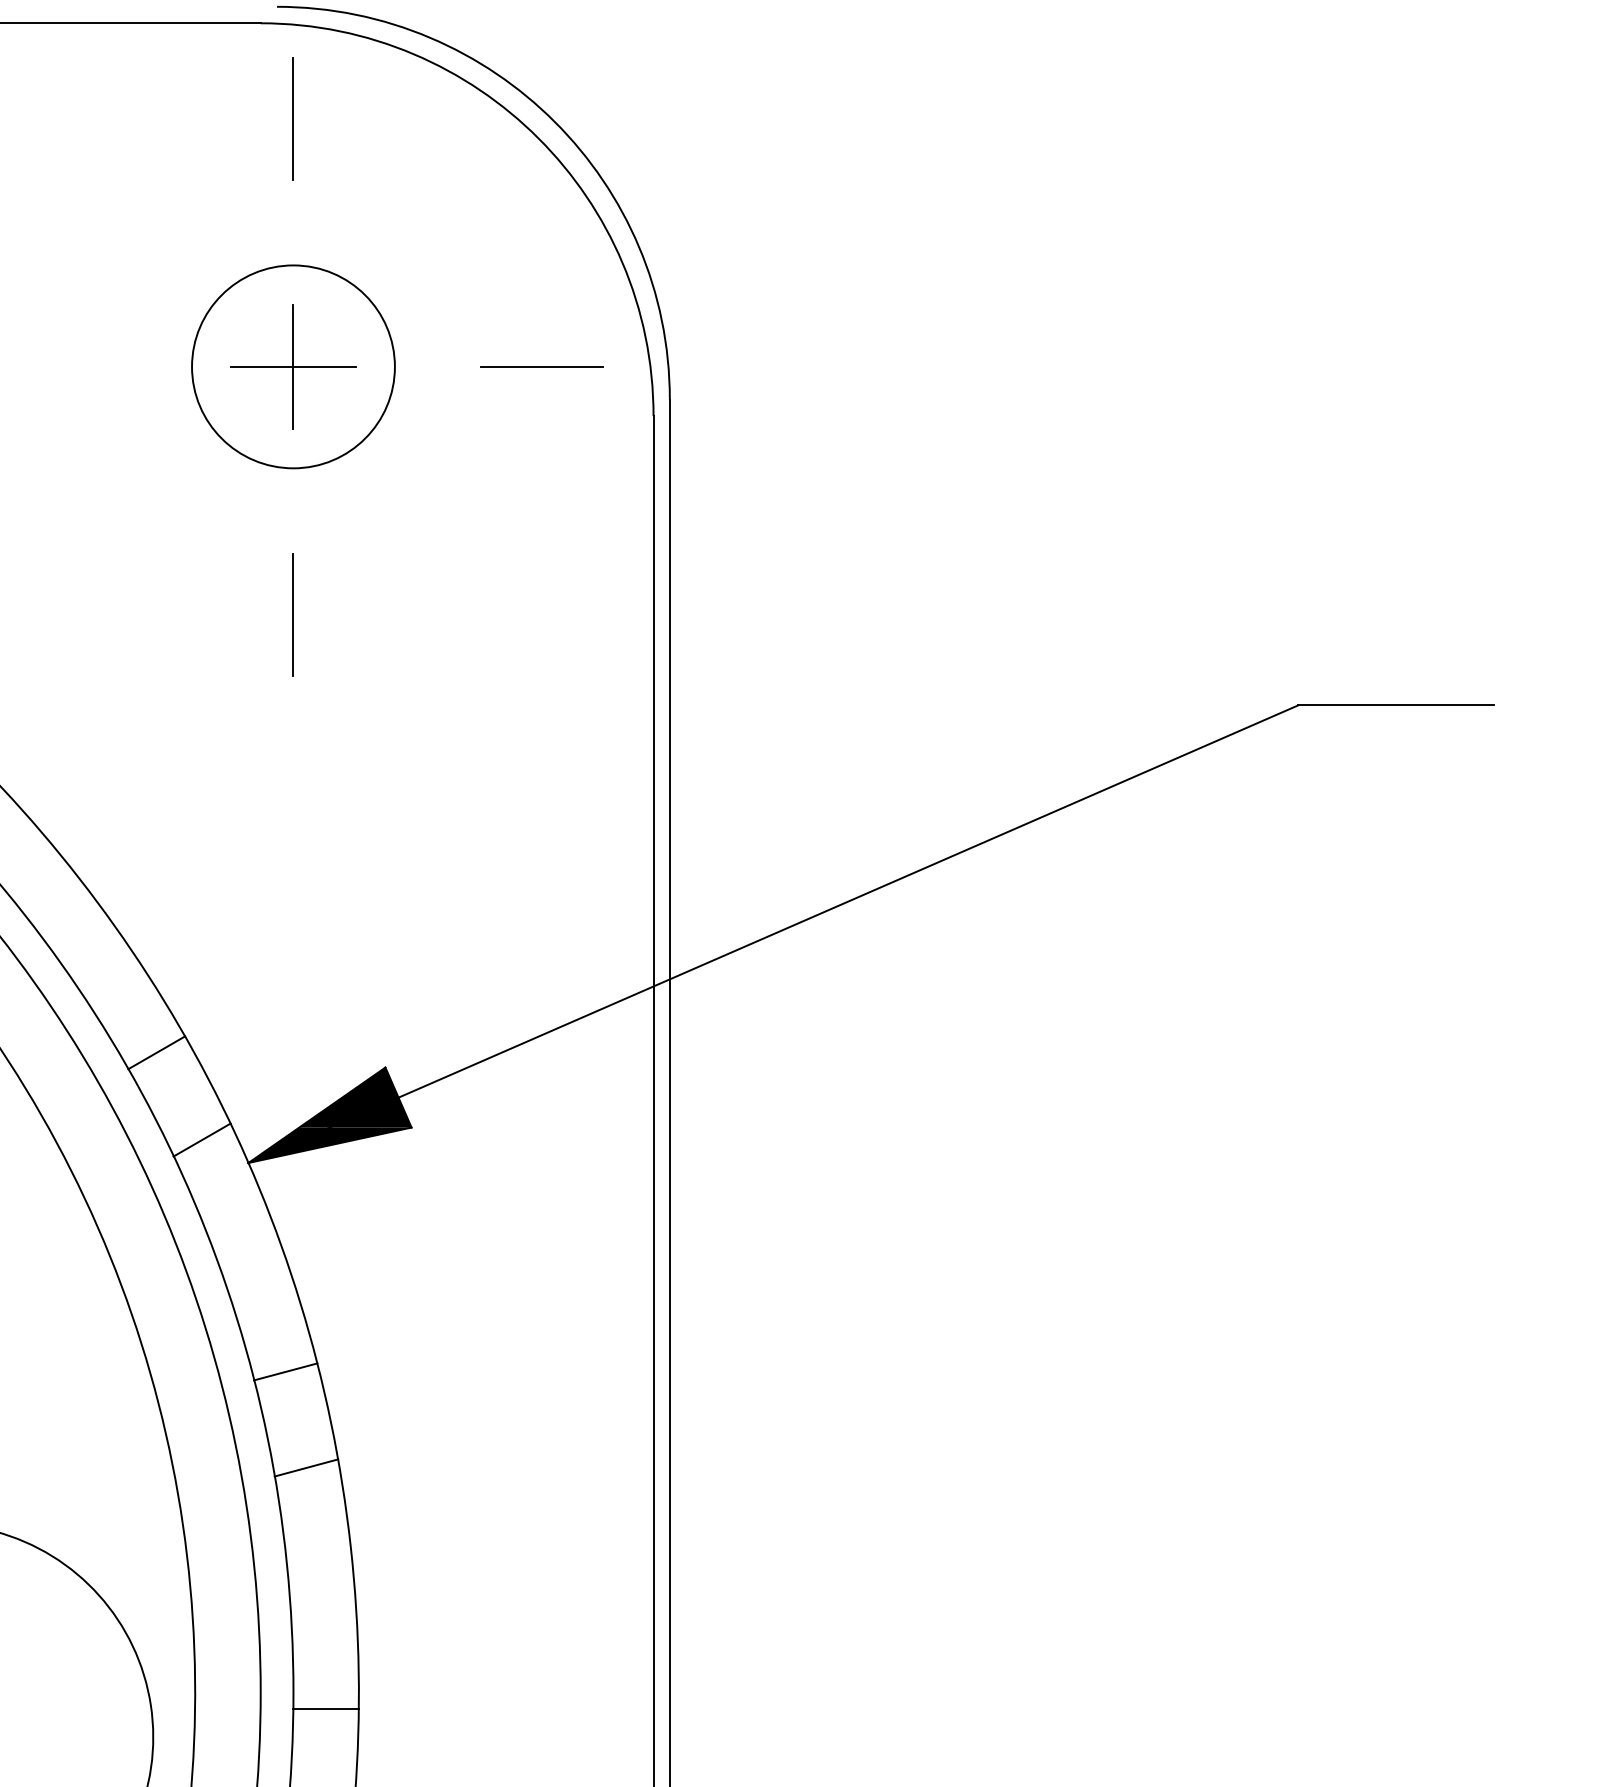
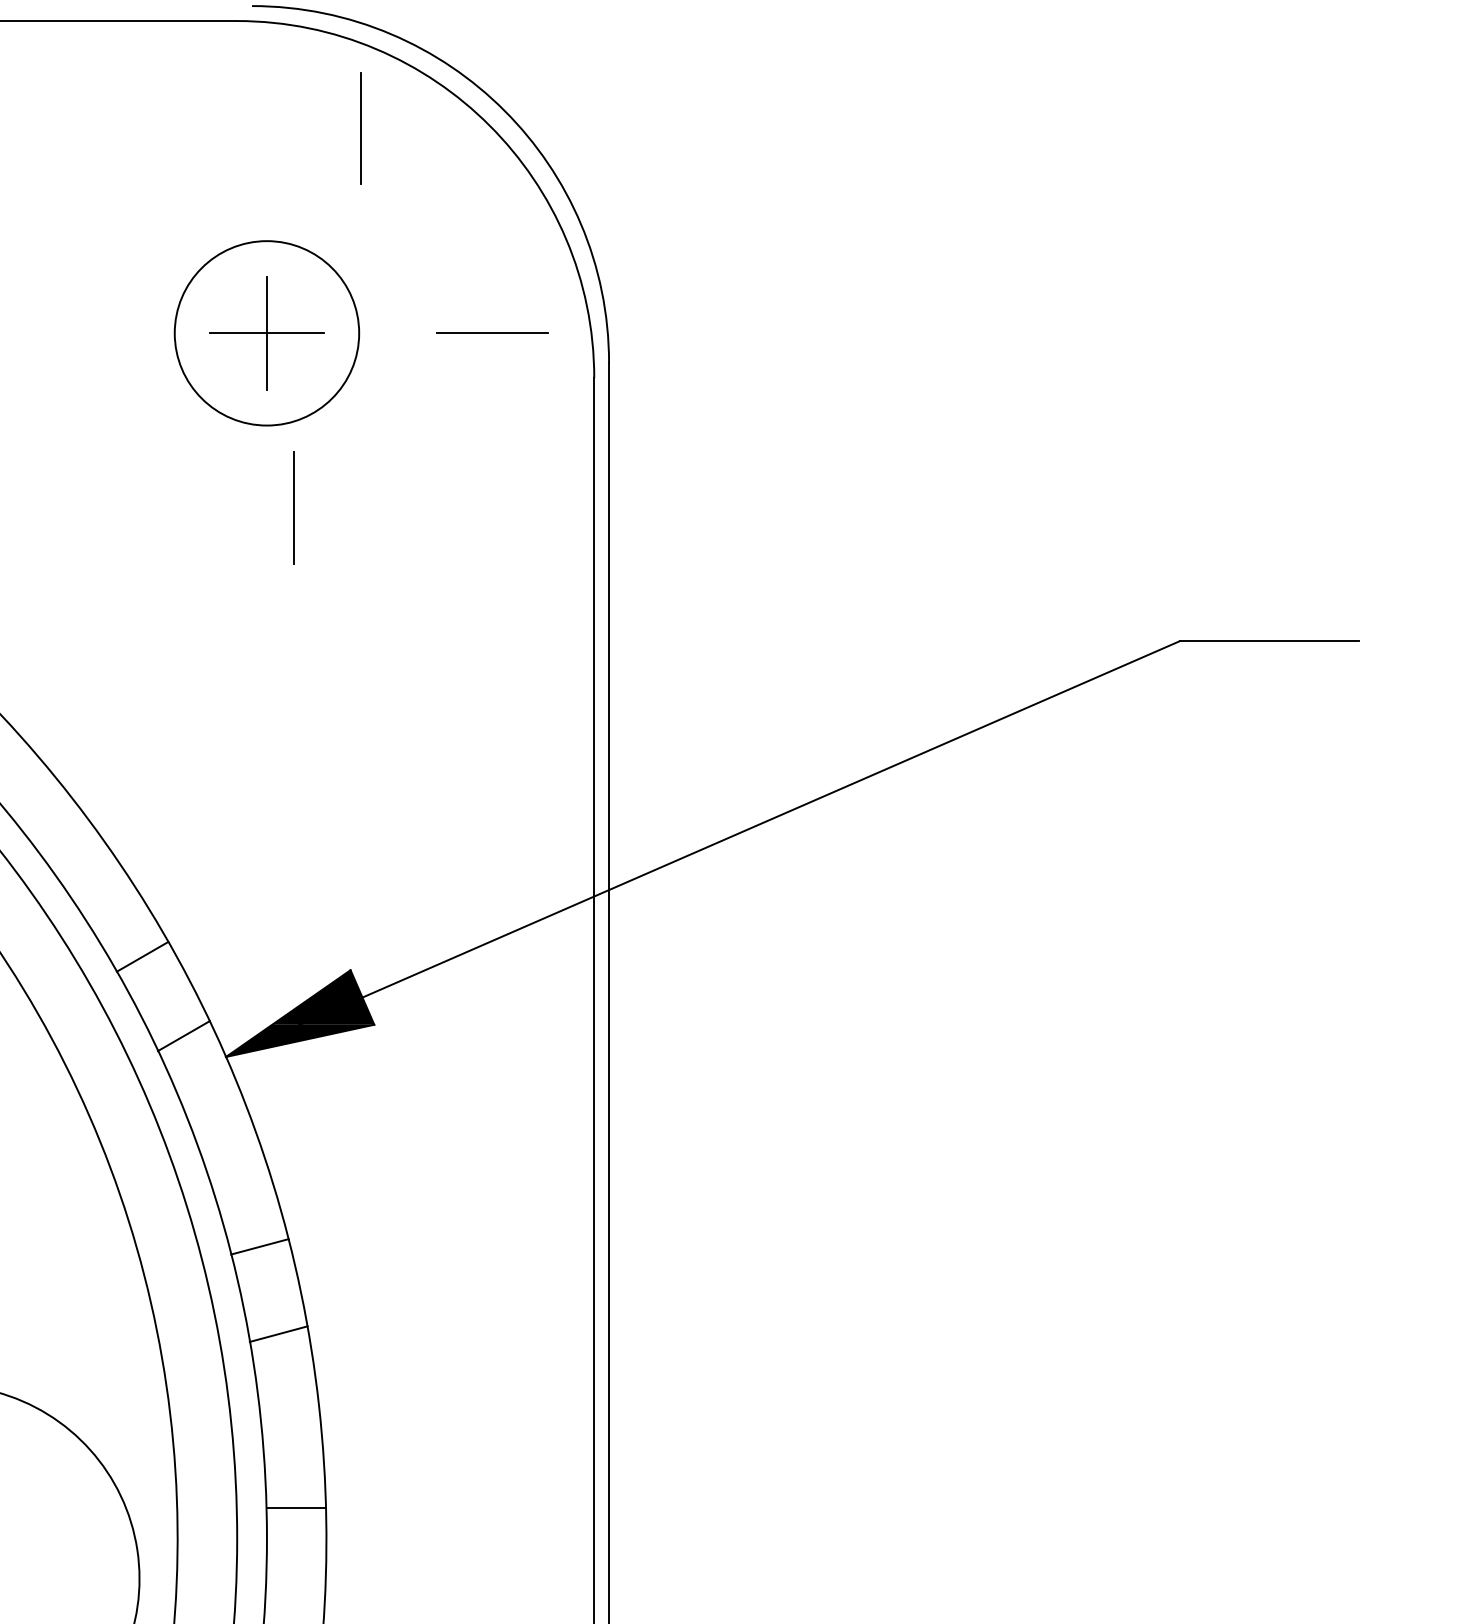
line: (292, 118) -> (360, 128), moved
line: (292, 614) -> (293, 507), moved
line: (325, 1709) -> (296, 1508), moved

